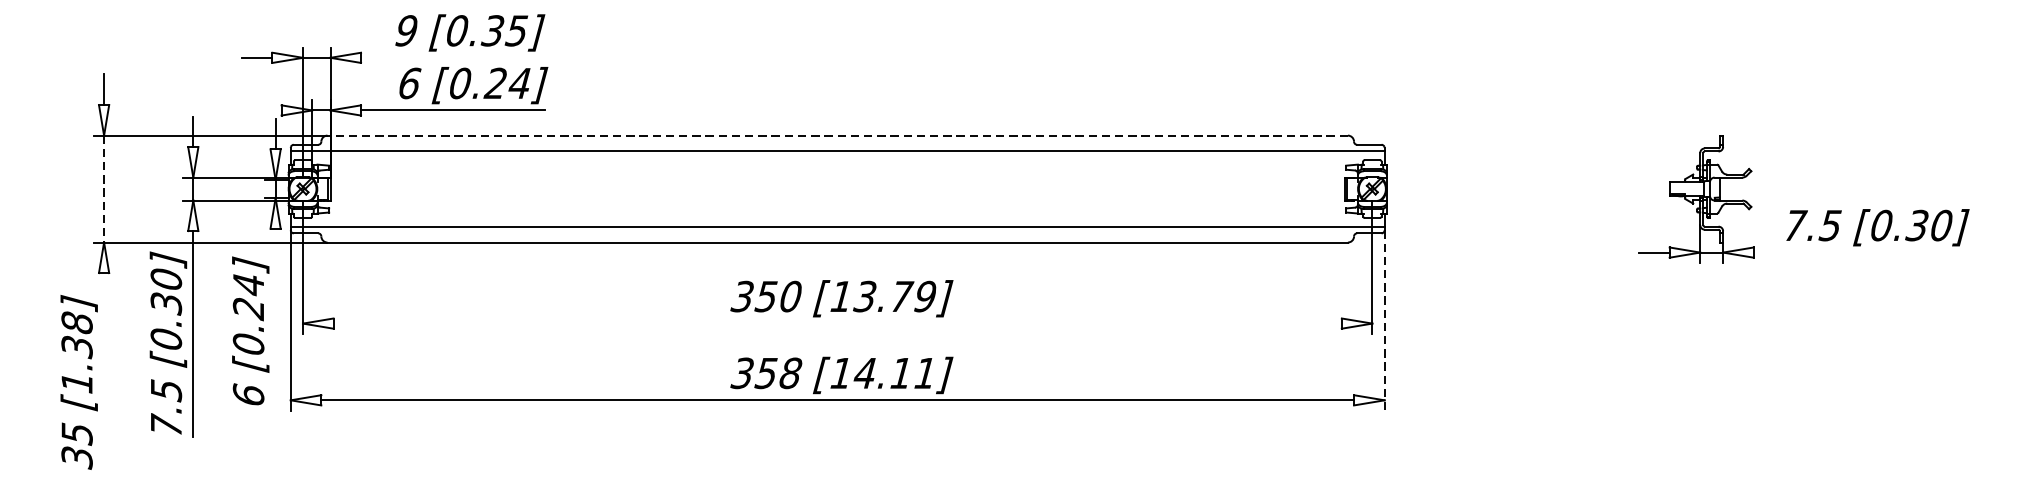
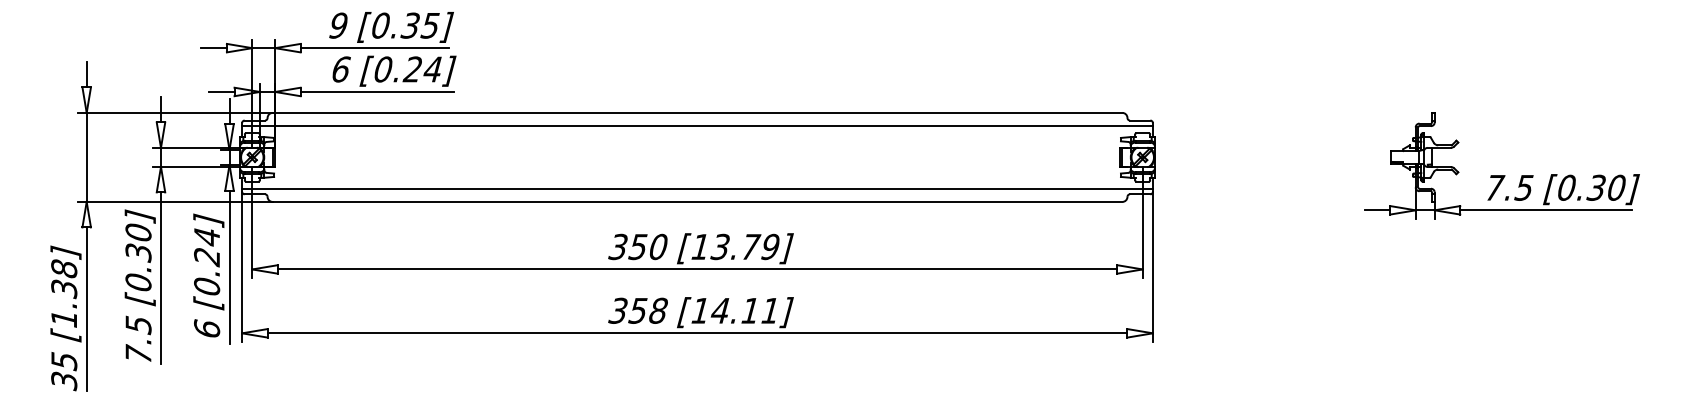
line: (449, 58) -> (374, 48), added
line: (265, 109) -> (221, 91), added
line: (837, 135) -> (697, 112), dashed -> solid
line: (103, 189) -> (86, 157), dashed -> solid
line: (1856, 252) -> (1545, 210), added
line: (275, 321) -> (229, 267), added
line: (1384, 321) -> (1152, 267), dashed -> solid
line: (837, 323) -> (697, 269), added
line: (103, 371) -> (86, 309), added

